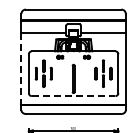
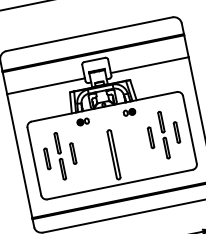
line: (21, 69) -> (20, 156), dashed -> solid
line: (73, 96) -> (119, 185), dashed -> solid

